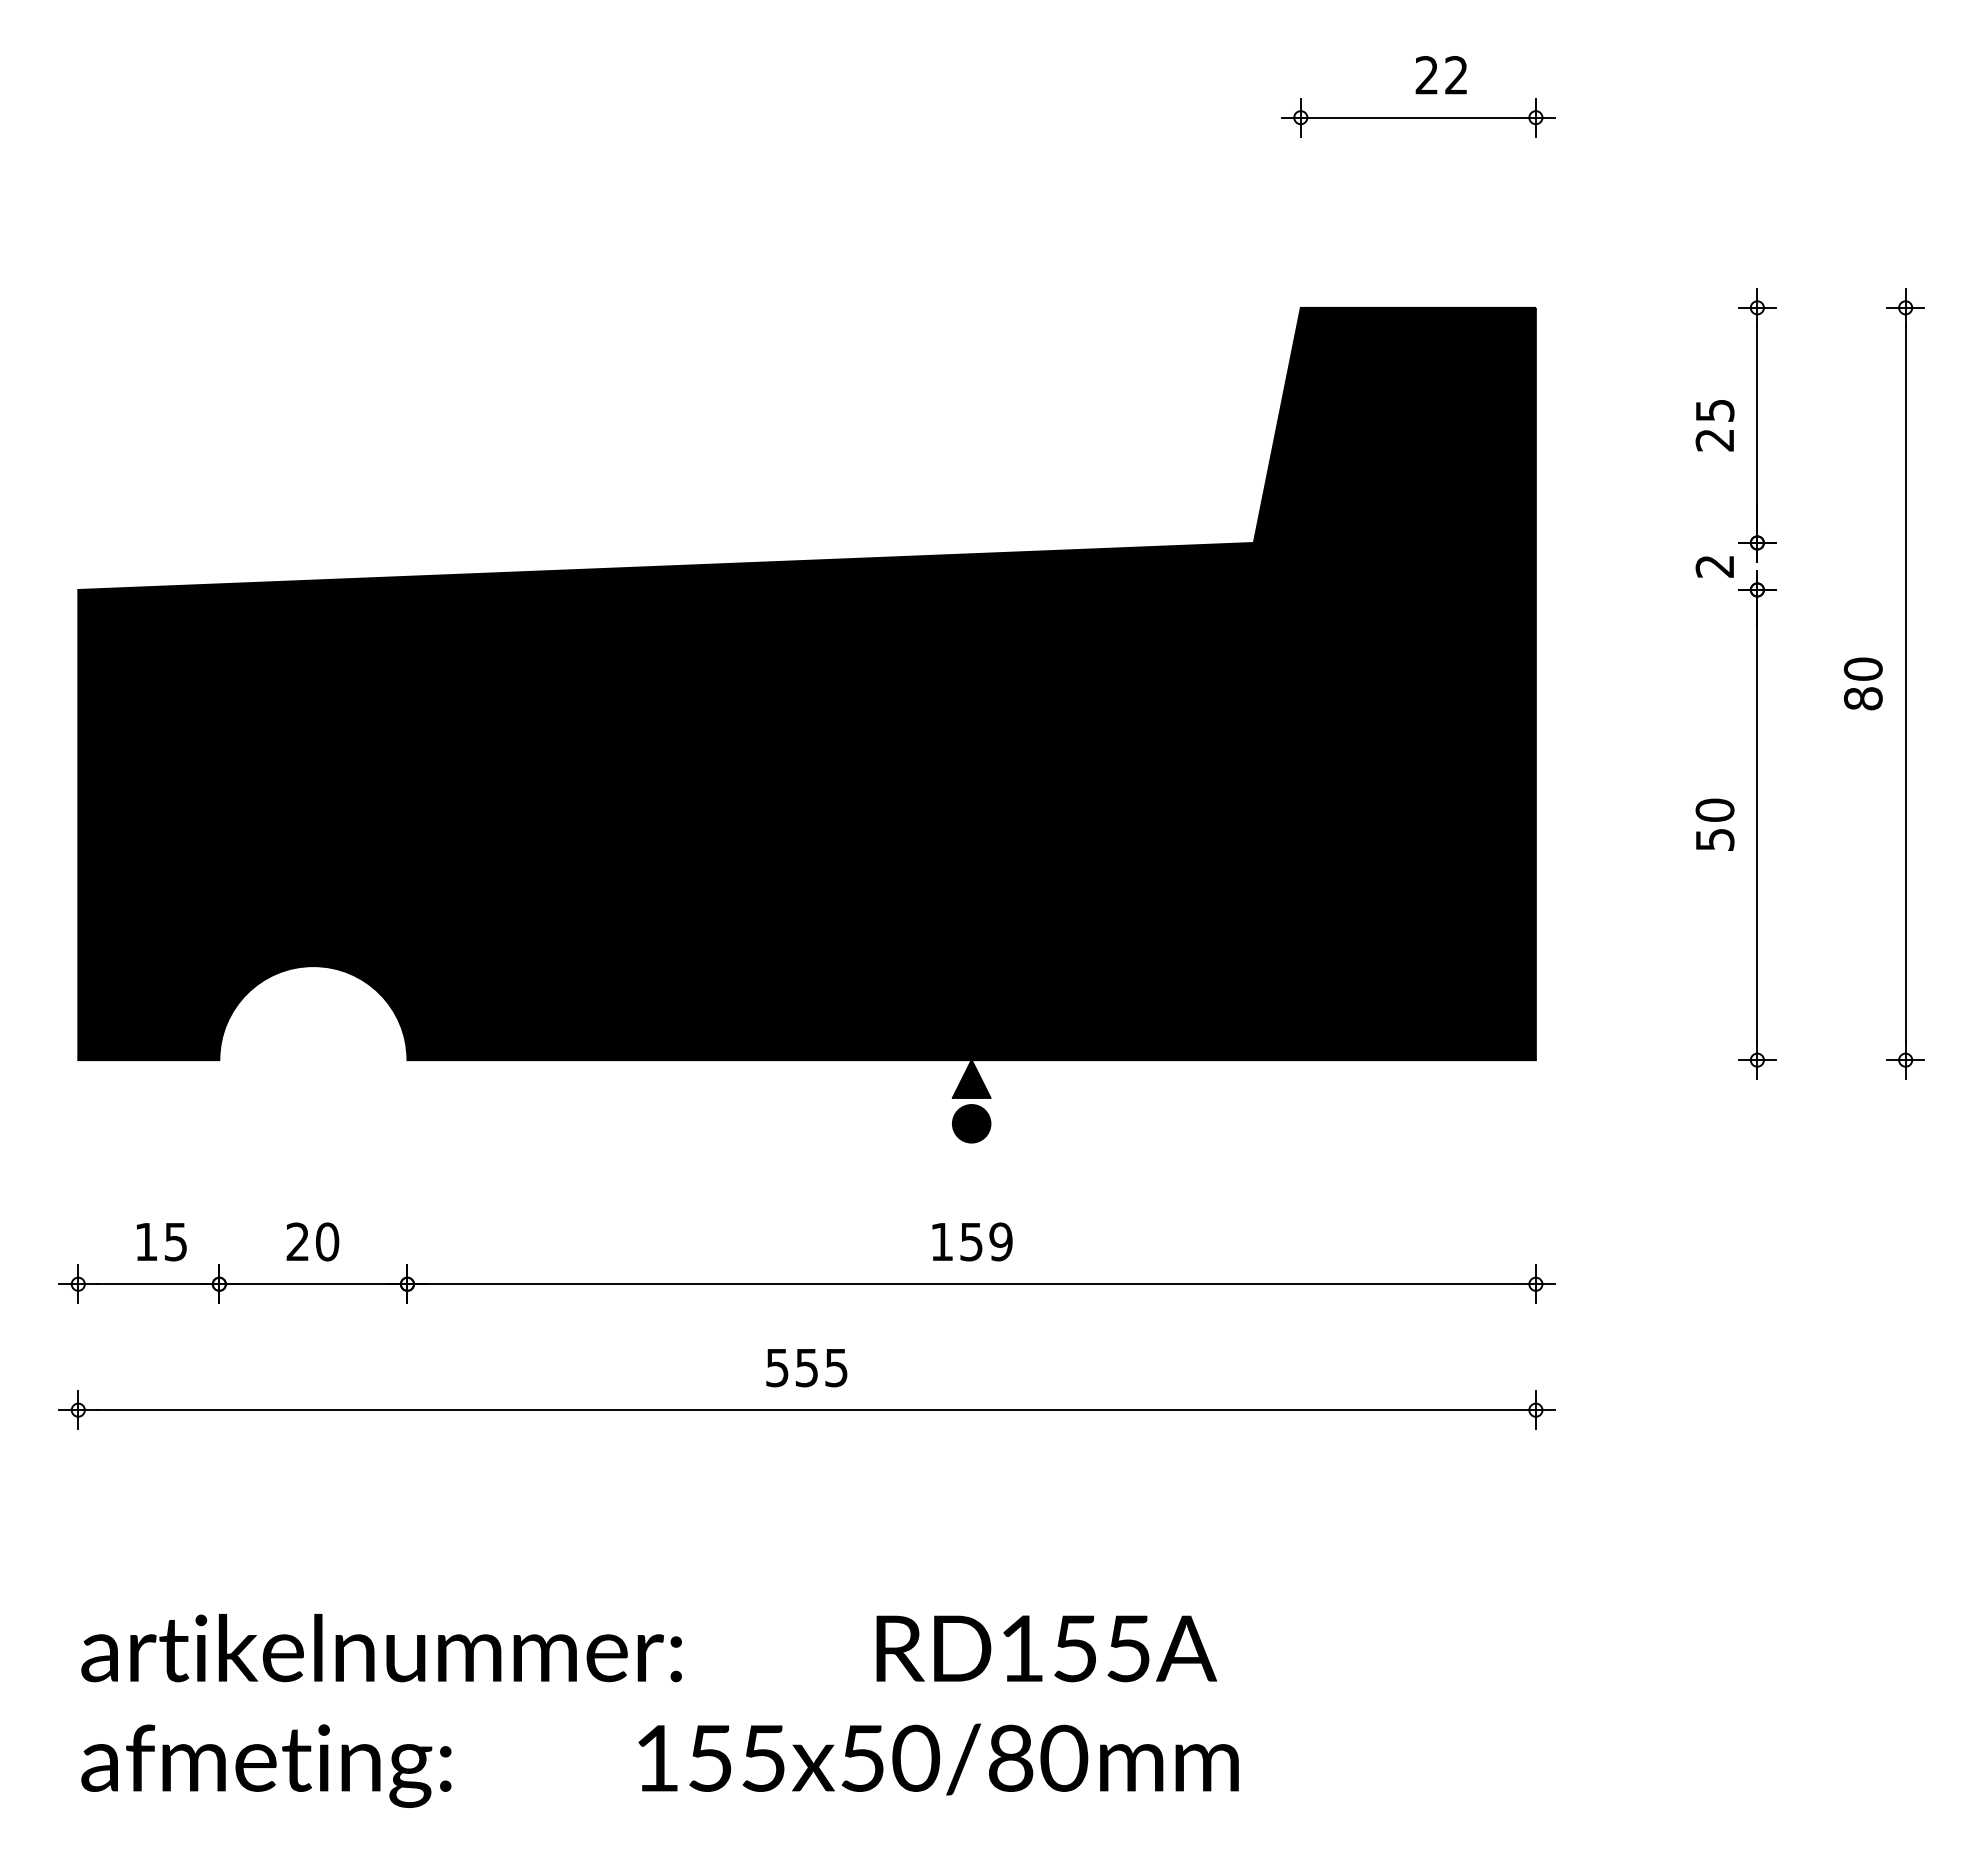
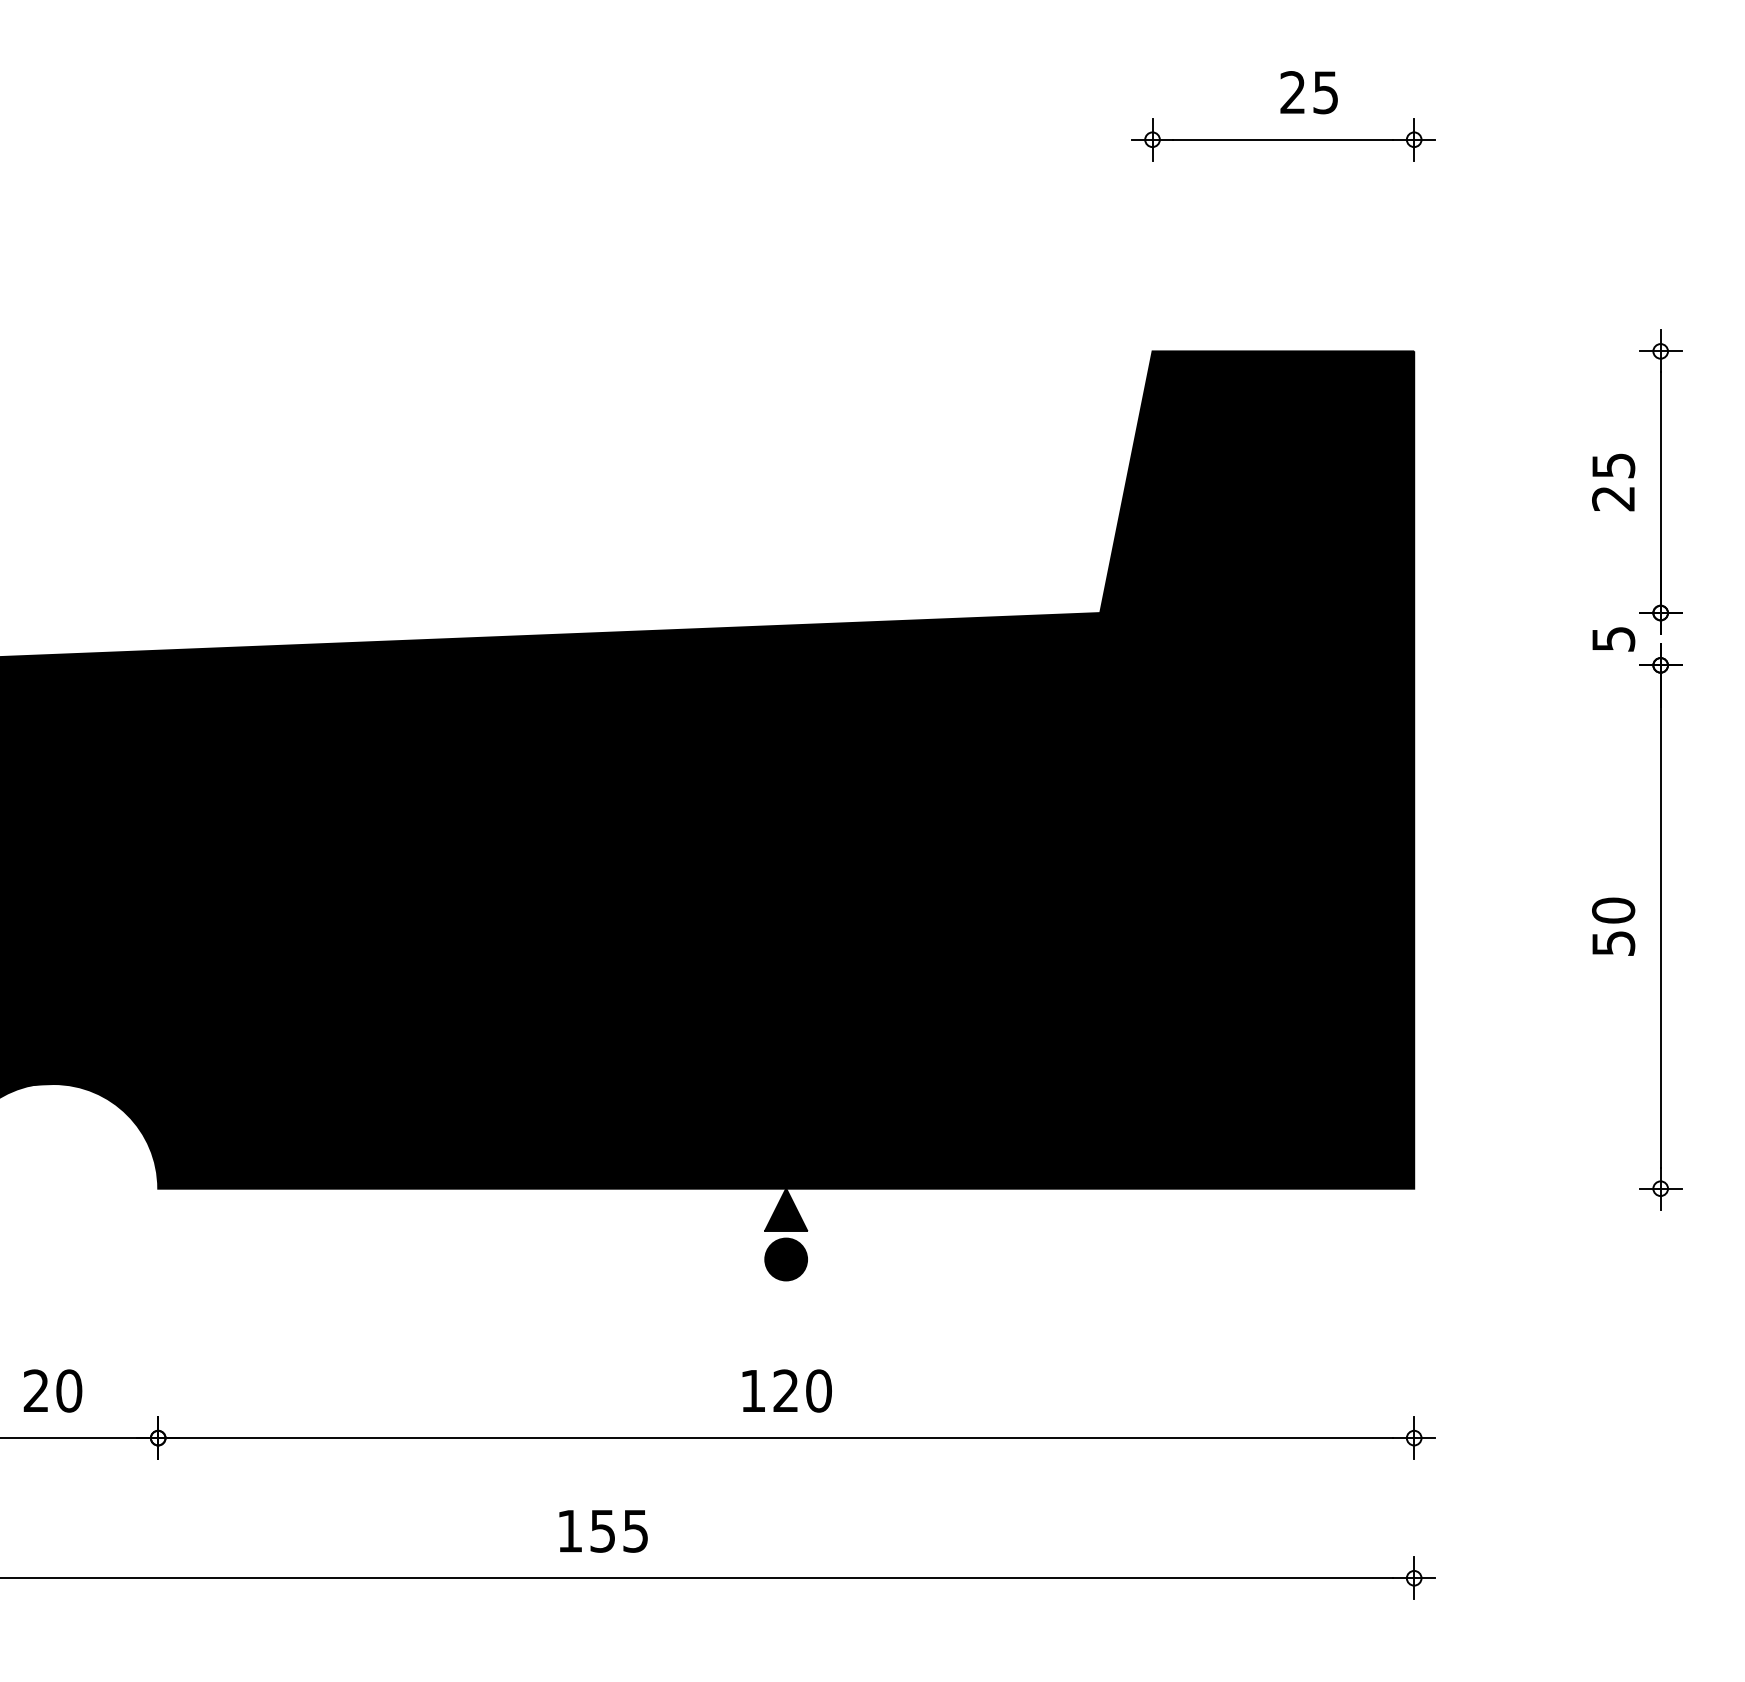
text: (1456, 75) -> (1325, 92), 22 -> 25
text: (1714, 566) -> (1612, 639), 2 -> 5
text: (986, 1241) -> (802, 1390), 159 -> 120
text: (777, 1368) -> (570, 1531), 555 -> 155

